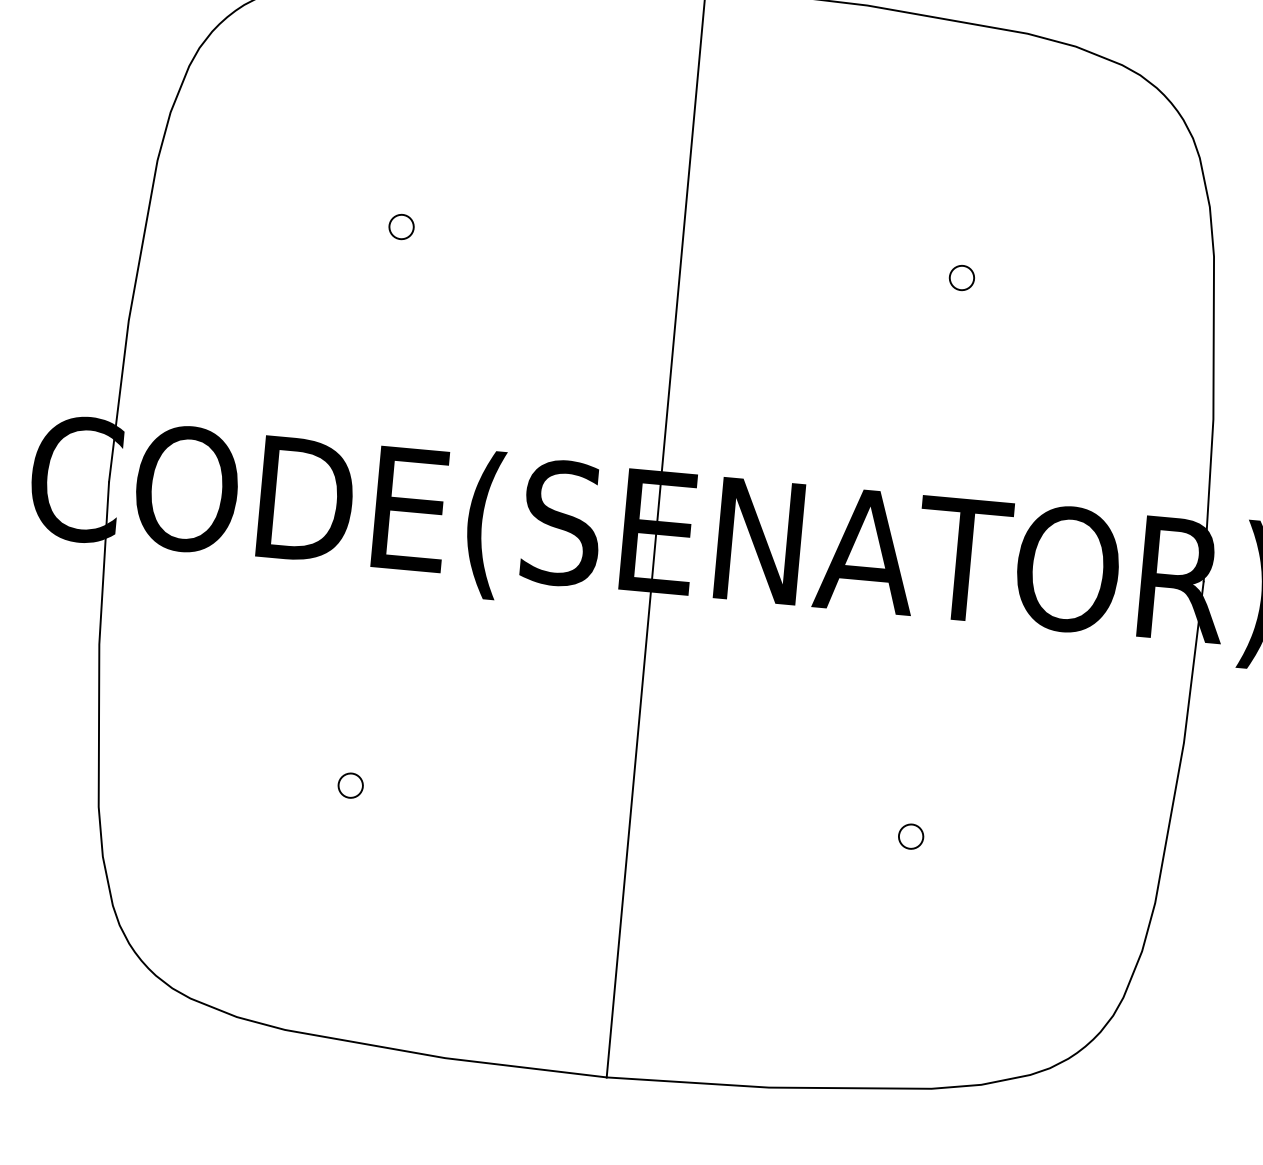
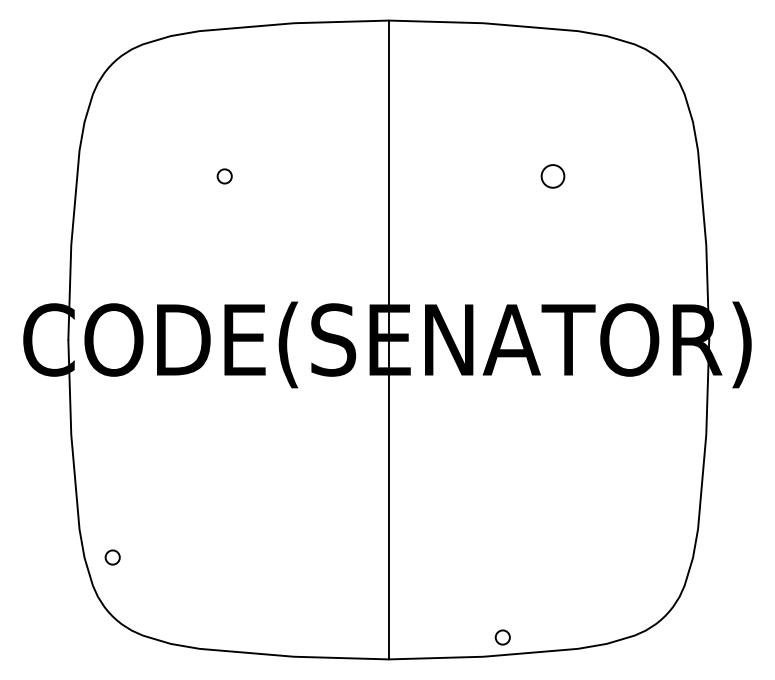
circle: (961, 278) -> (552, 176), size x1.6
circle: (350, 785) -> (112, 557), moved
circle: (910, 836) -> (502, 637), moved

